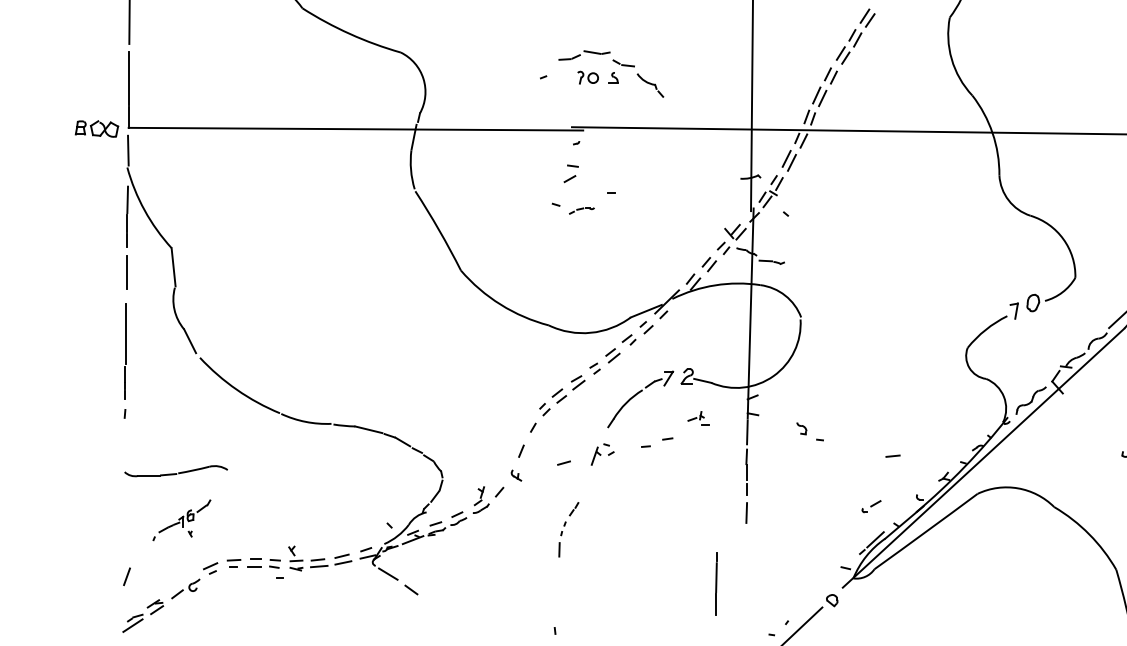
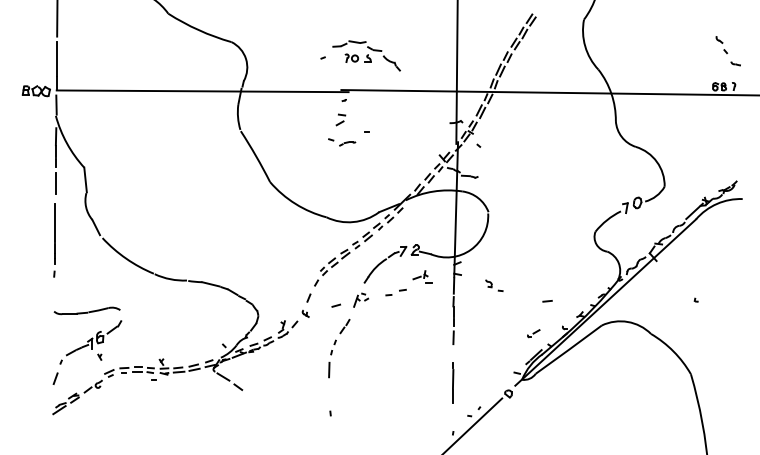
part: (698, 417) -> (422, 276), size x1.43
part: (181, 520) -> (90, 342), size x1.67
part: (569, 529) -> (339, 348), size x1.67
line: (716, 582) -> (453, 382), moved

